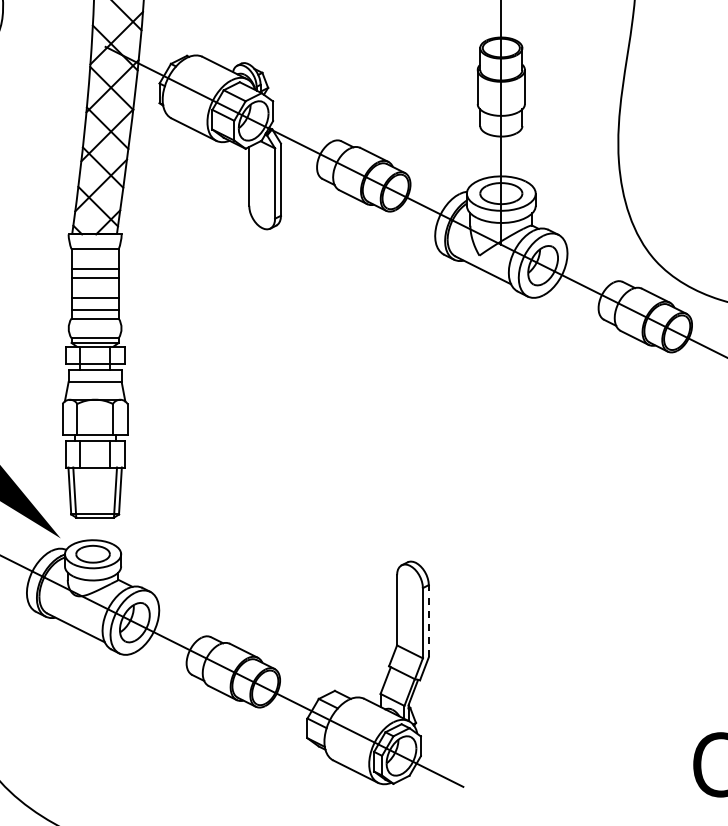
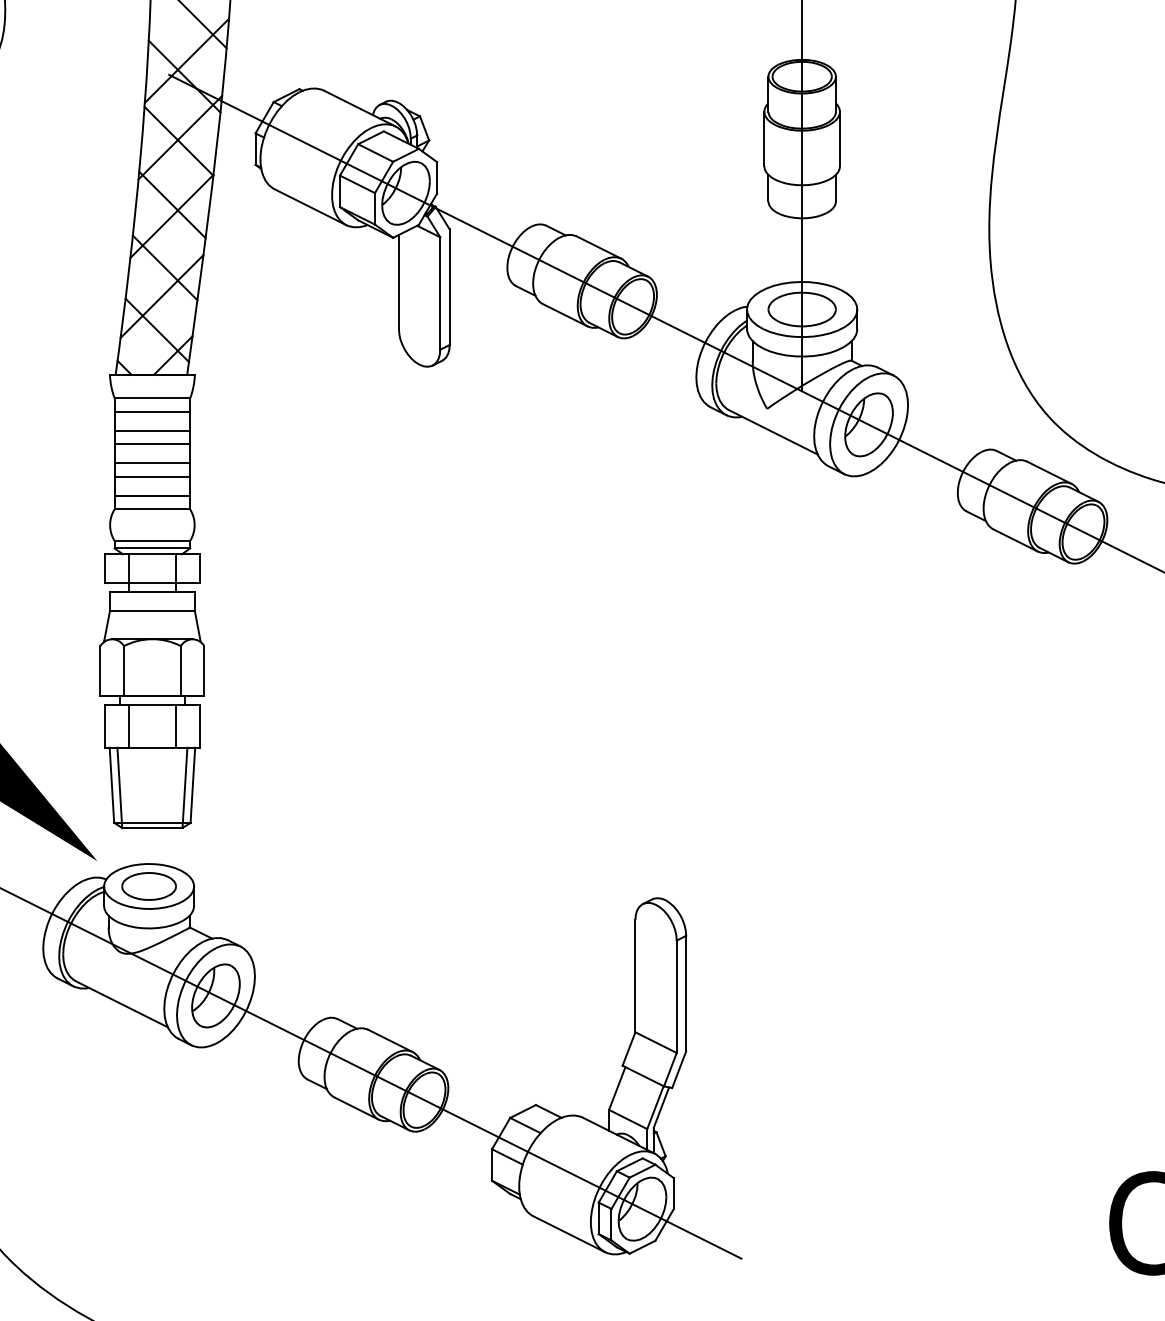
line: (94, 257) -> (151, 411), added
line: (94, 289) -> (151, 462), added
line: (428, 620) -> (685, 992), dashed -> solid

